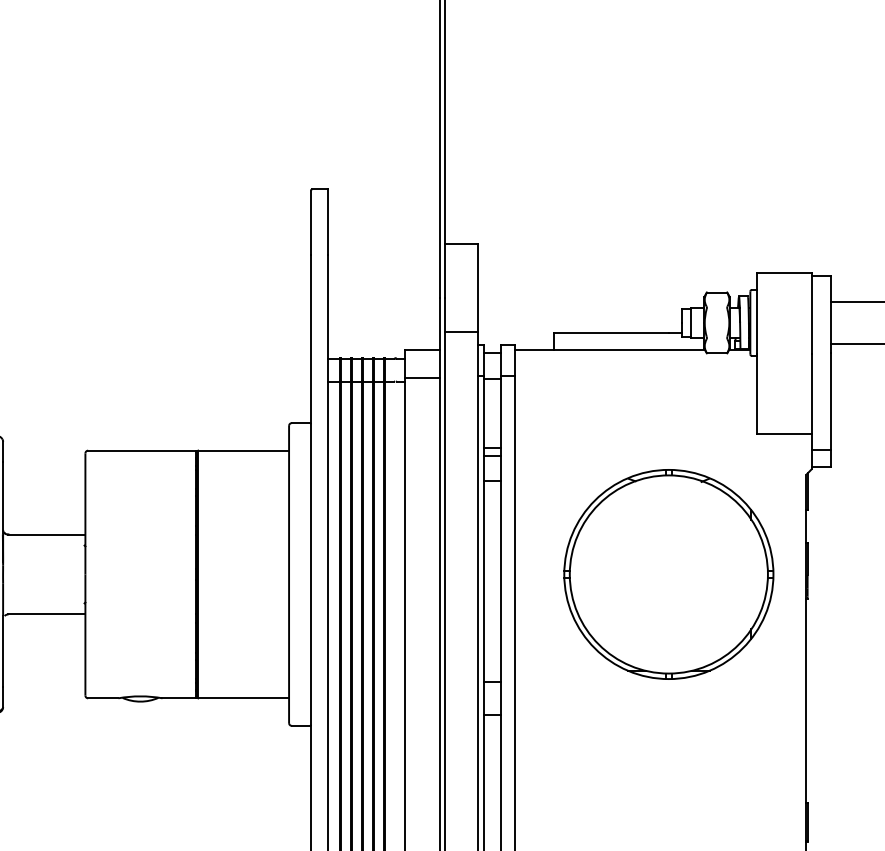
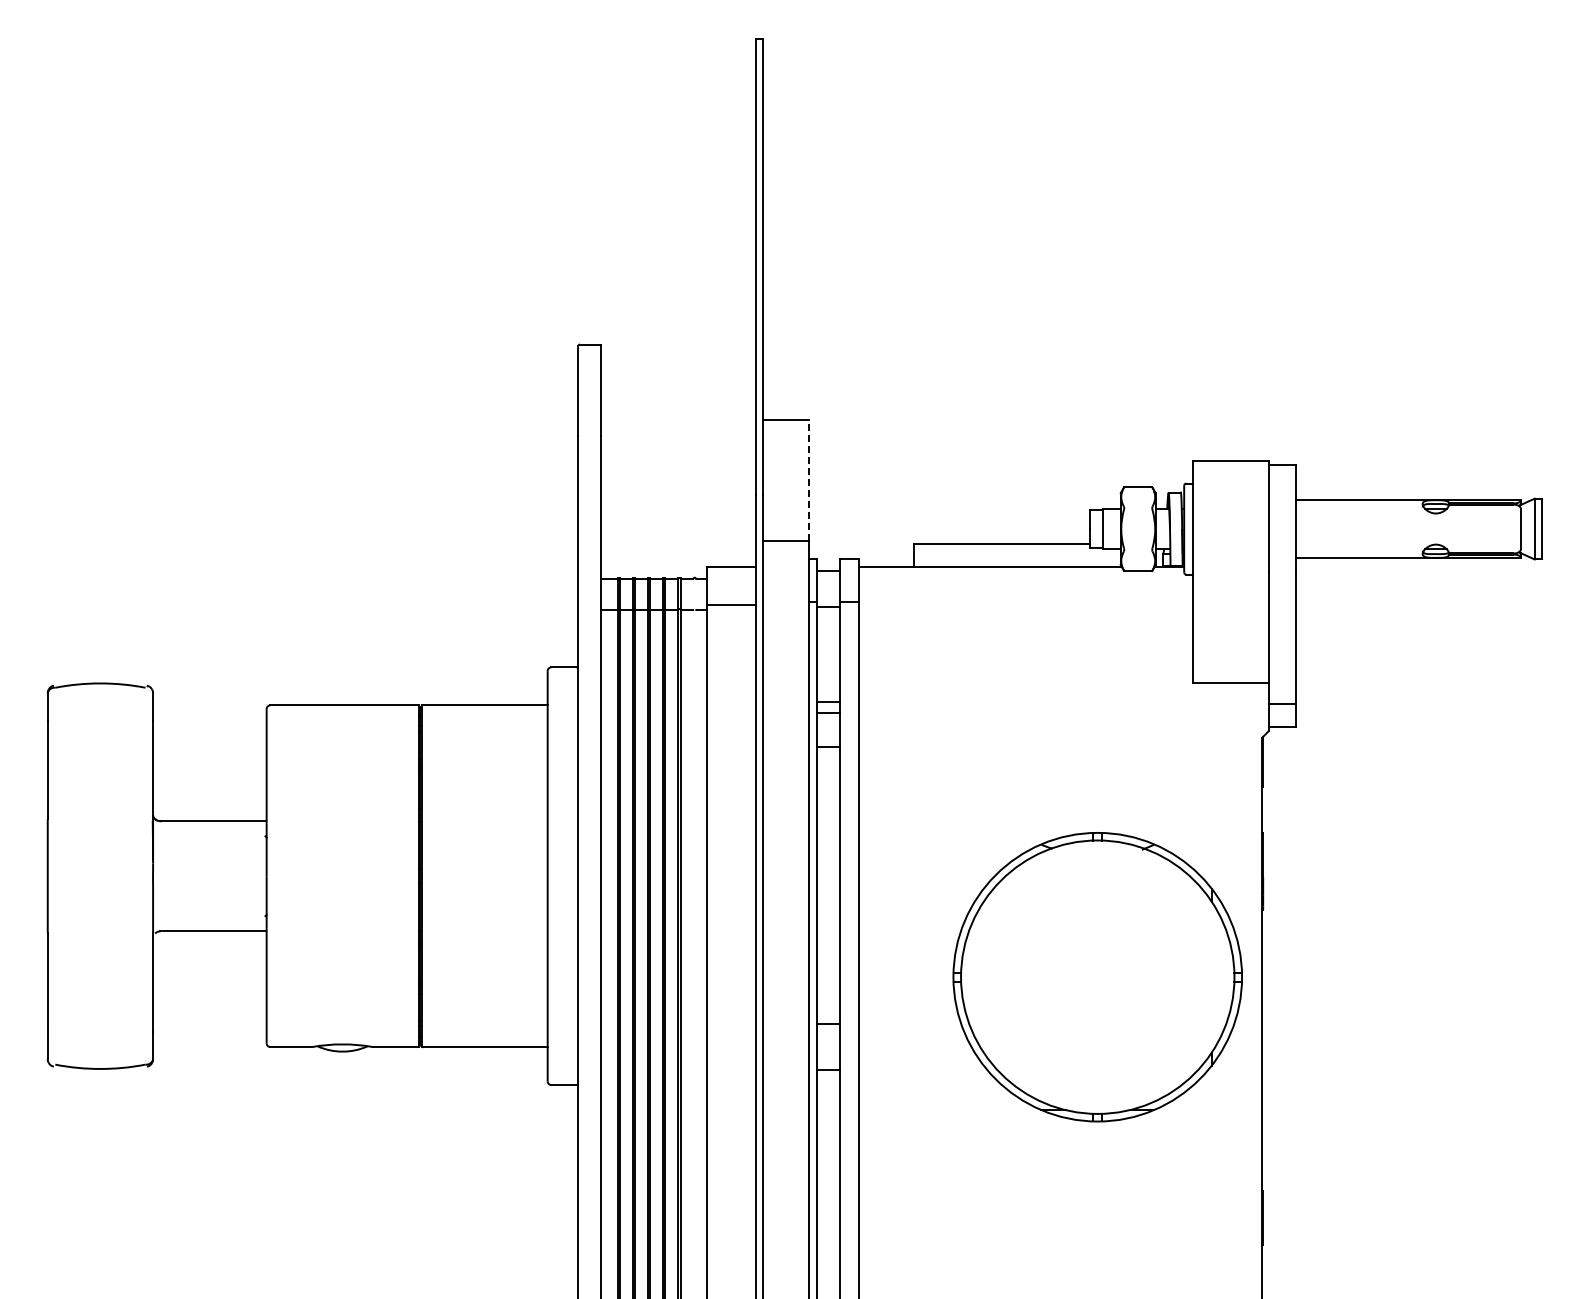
line: (478, 287) -> (808, 480), solid -> dashed
part: (668, 574) -> (1097, 977), moved

